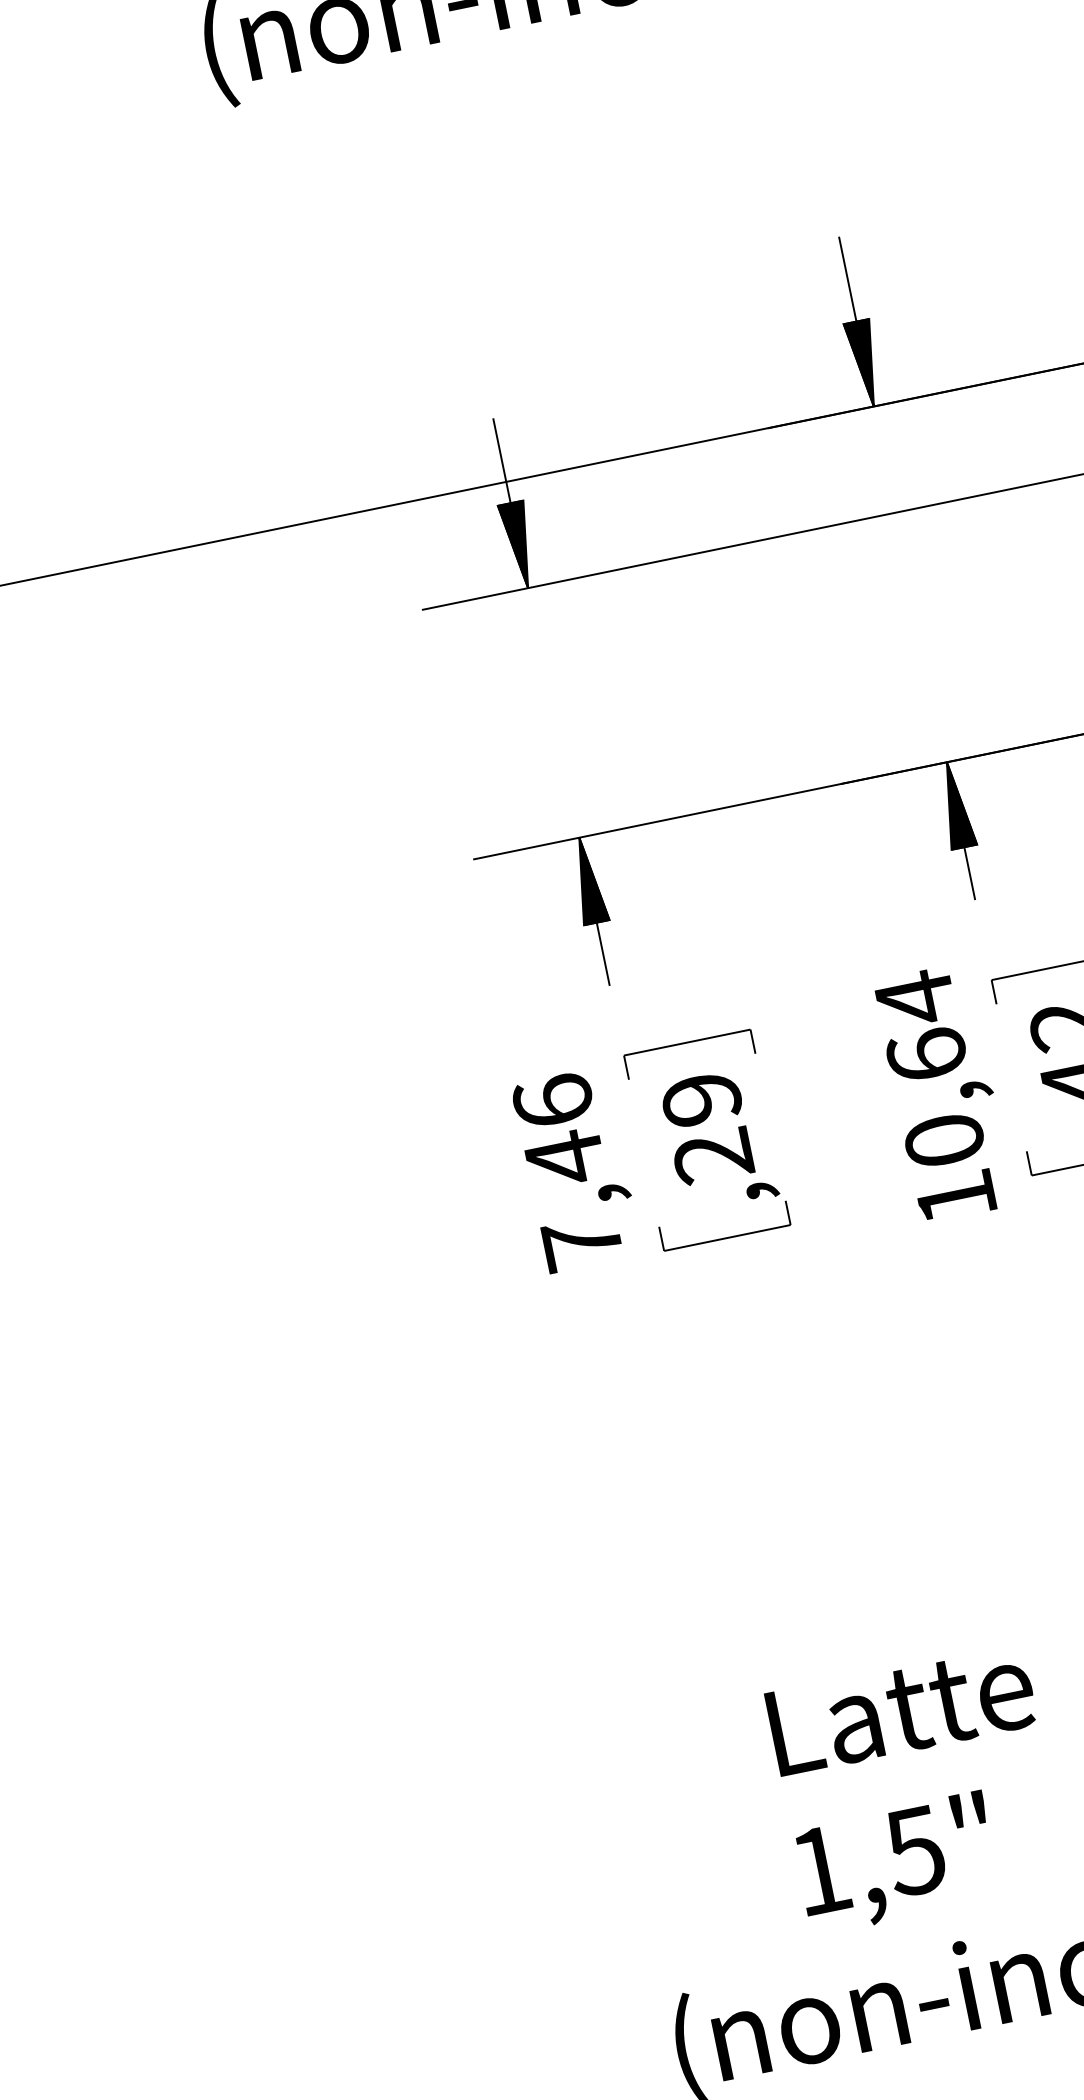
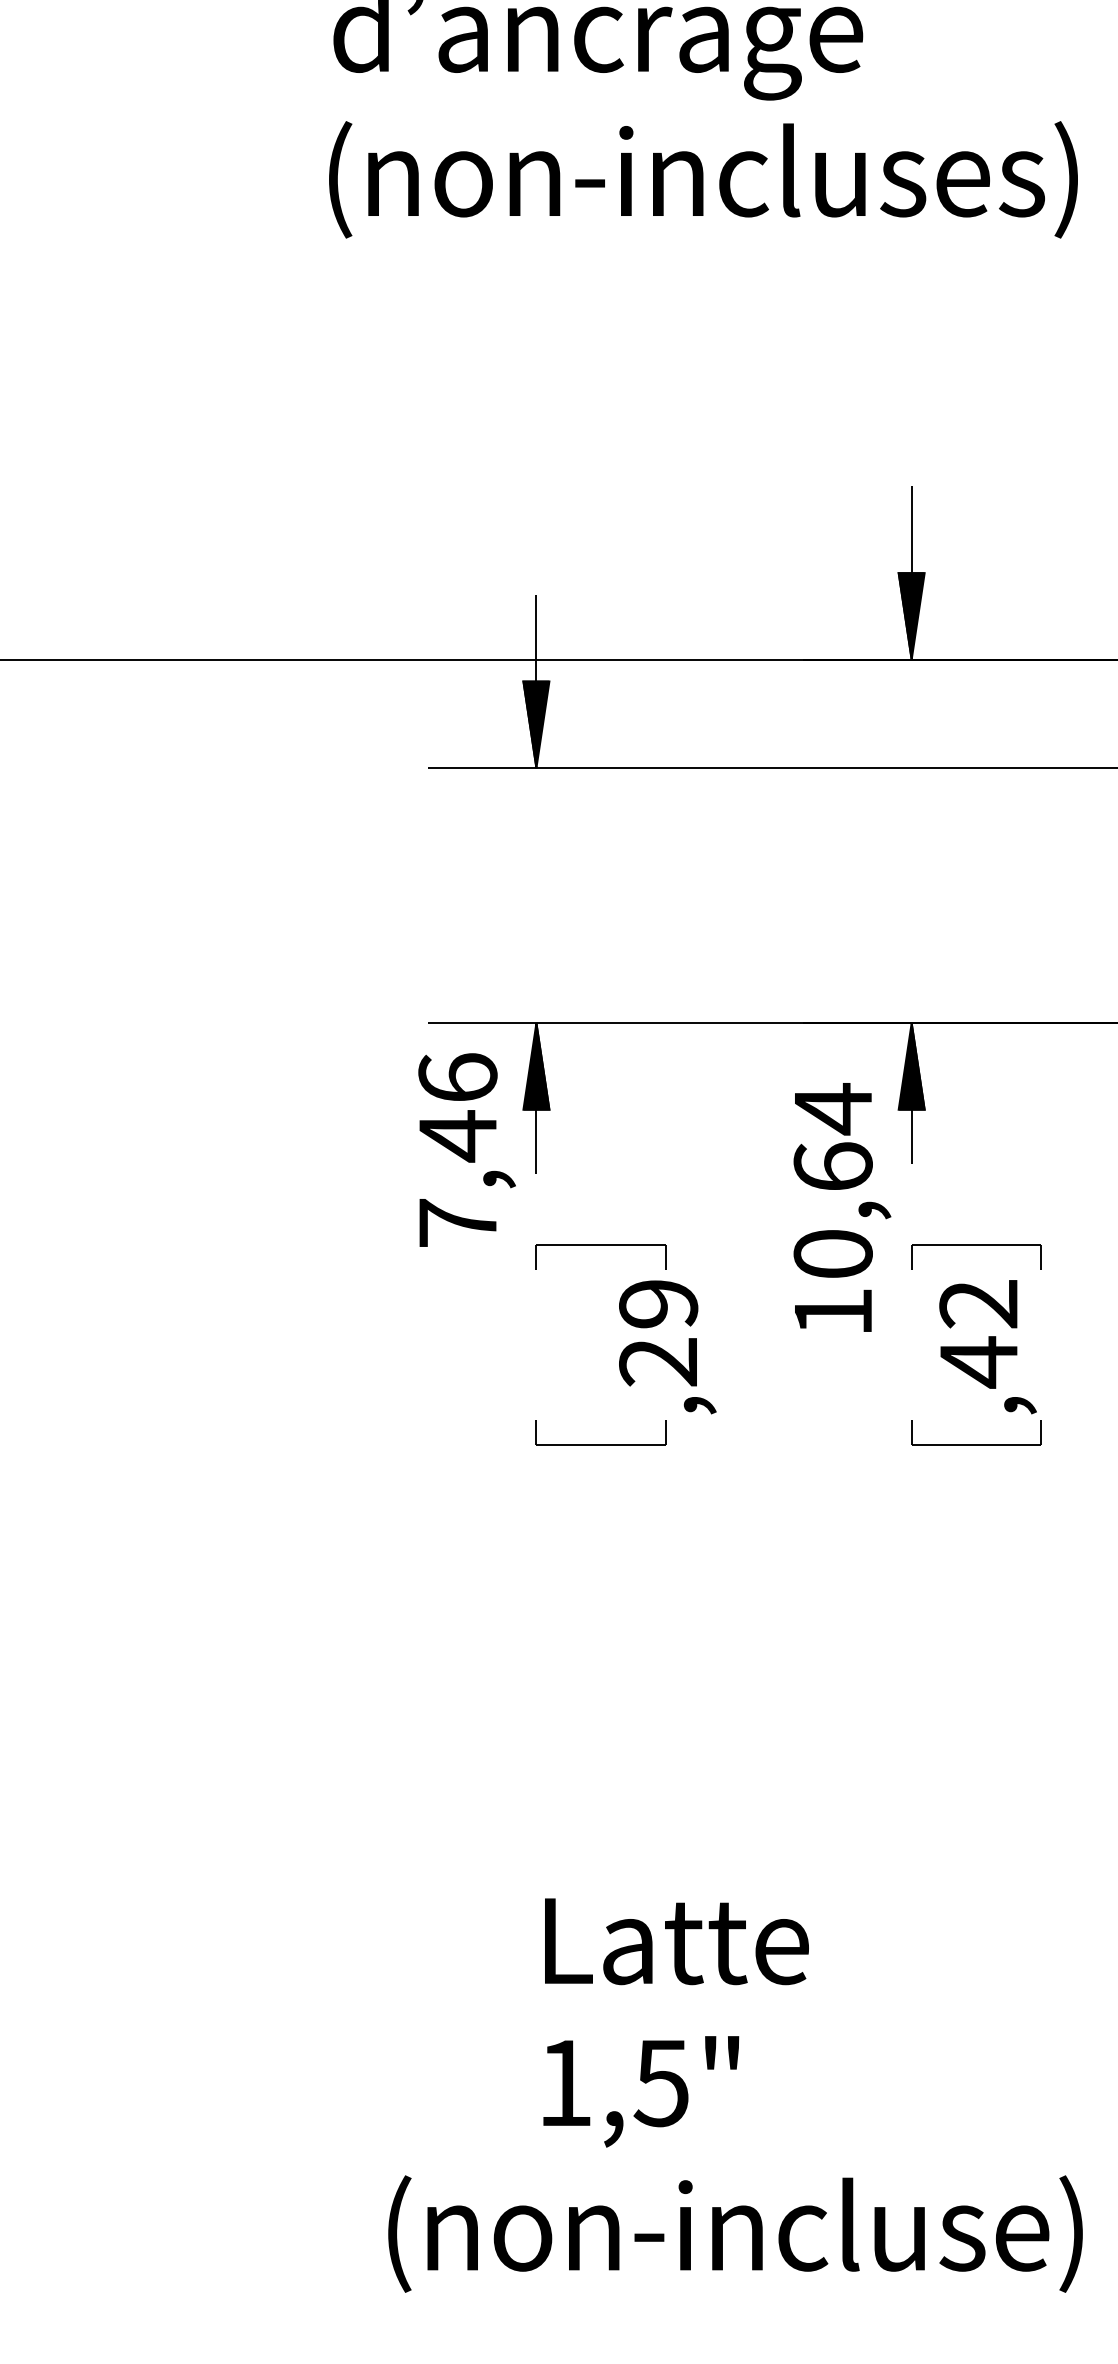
text: (944, 1093) -> (842, 1207), moved
text: (719, 1140) -> (667, 1347), moved
text: (576, 1169) -> (466, 1149), moved

